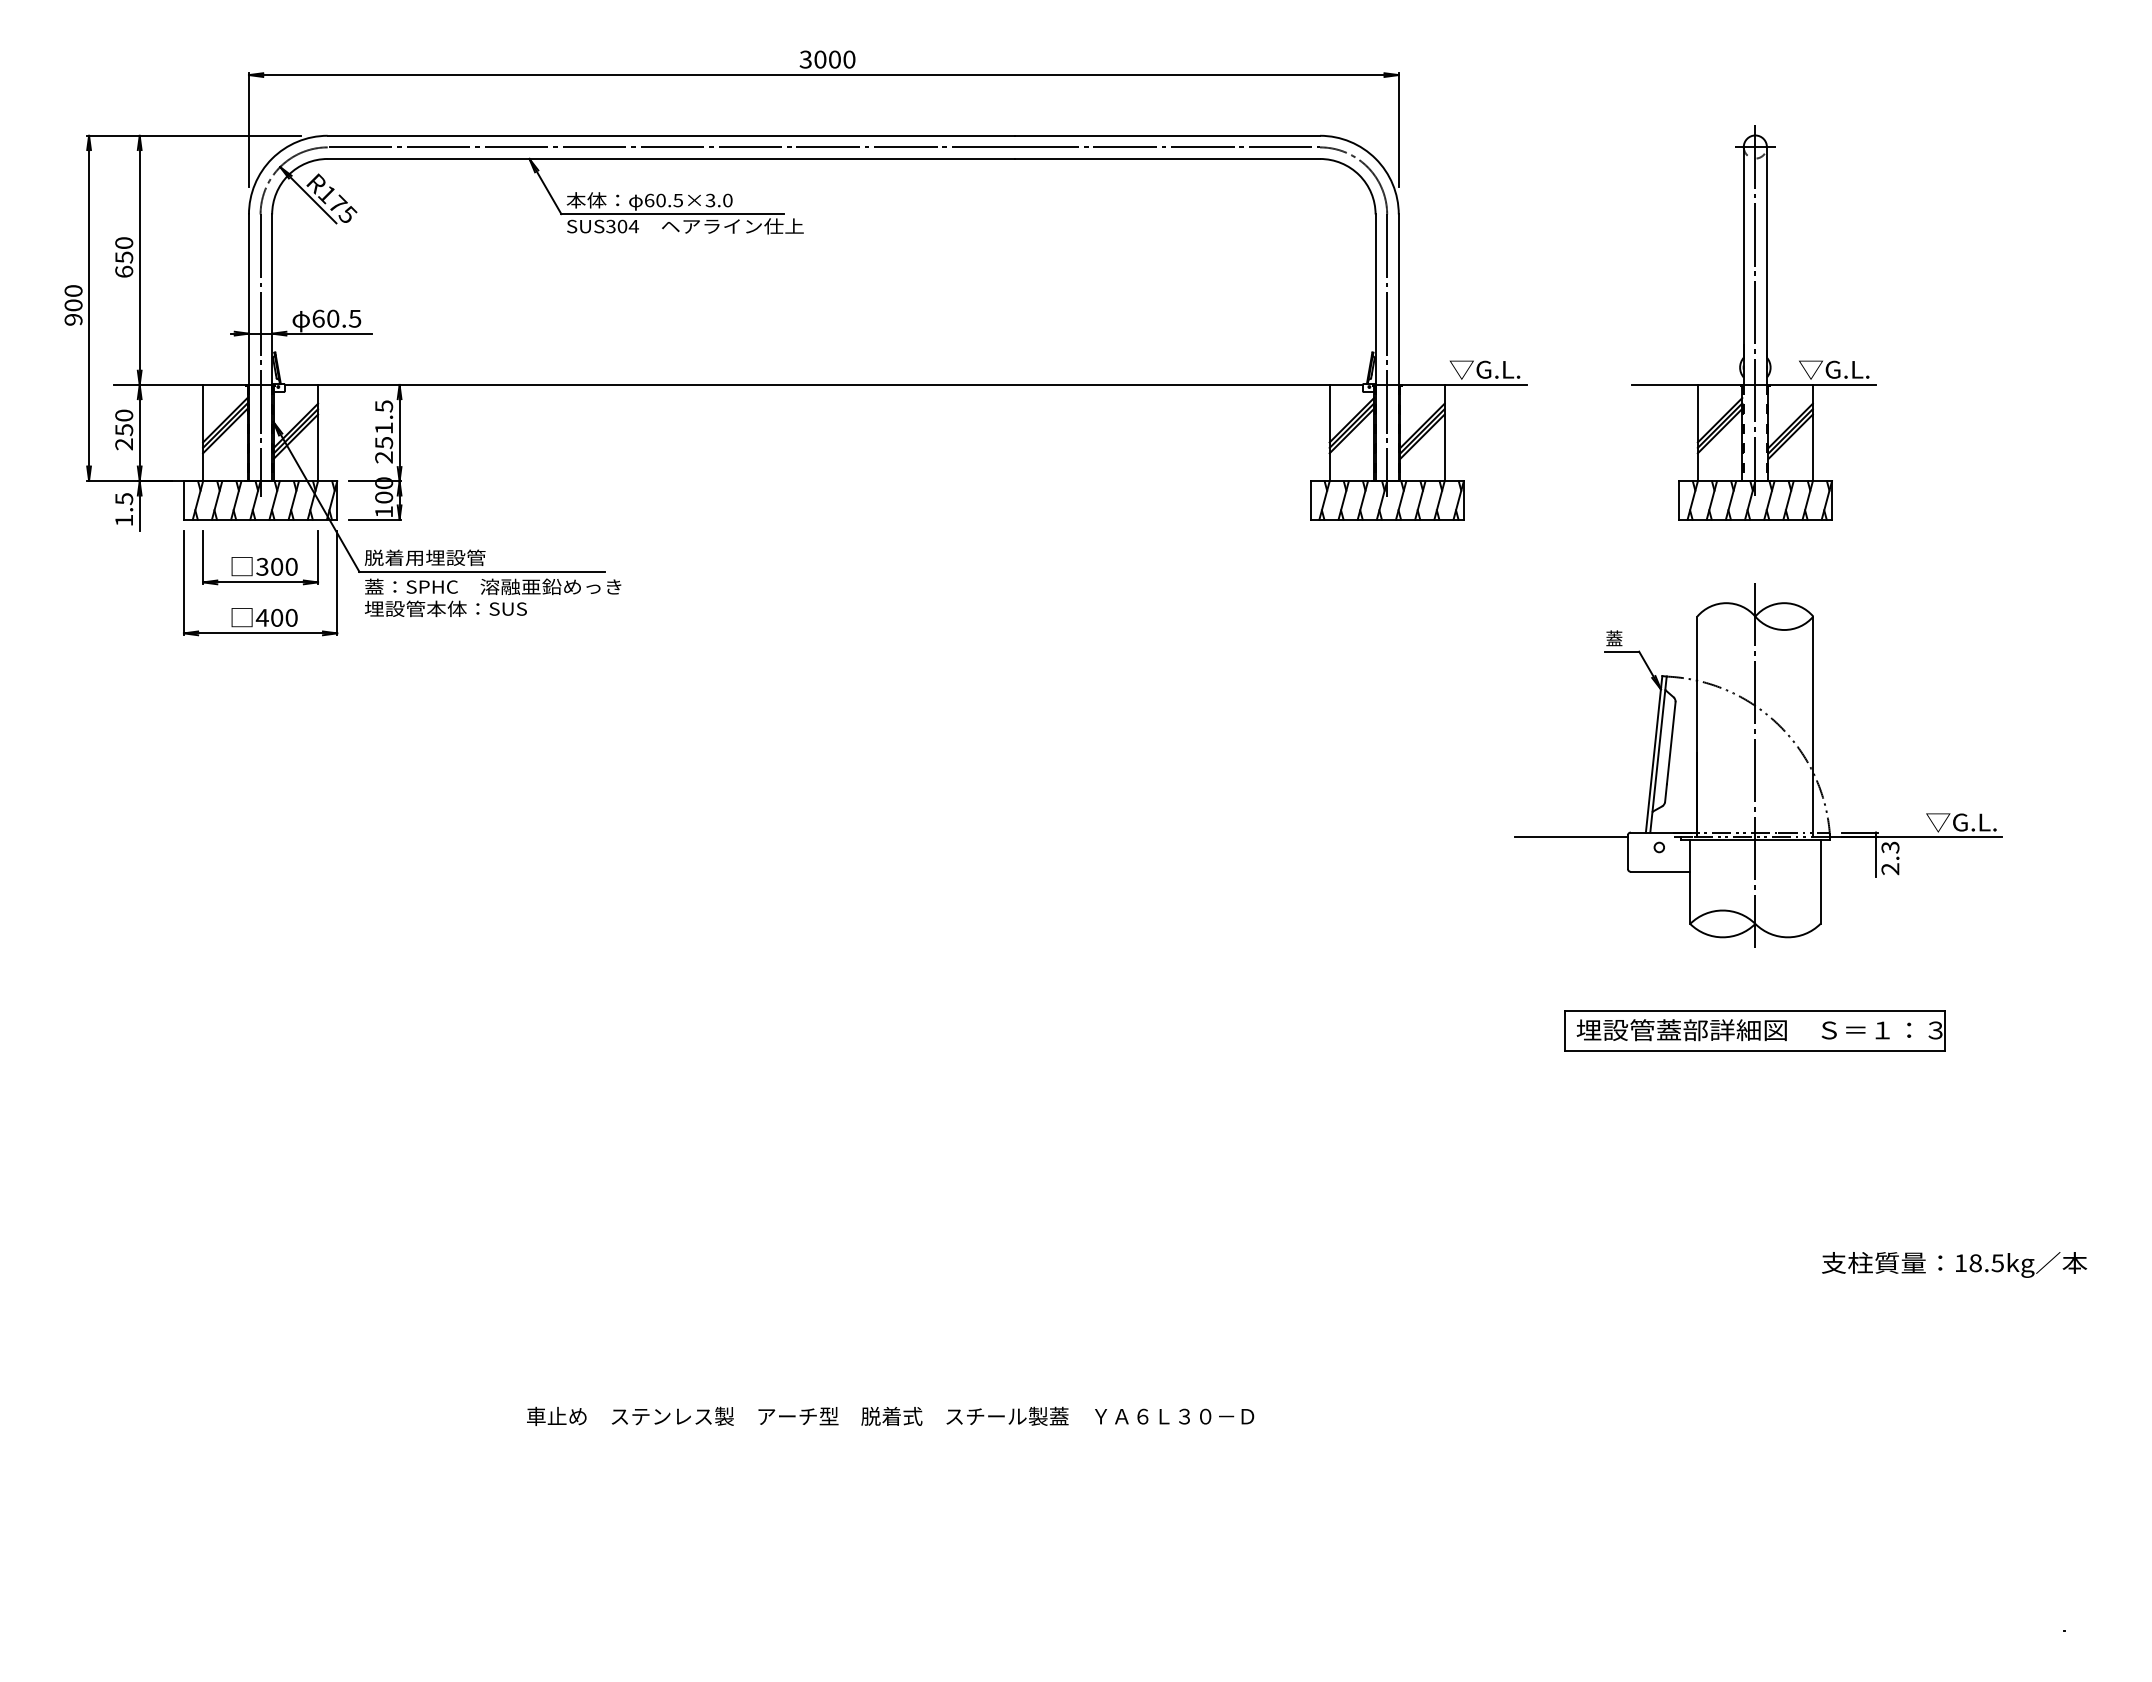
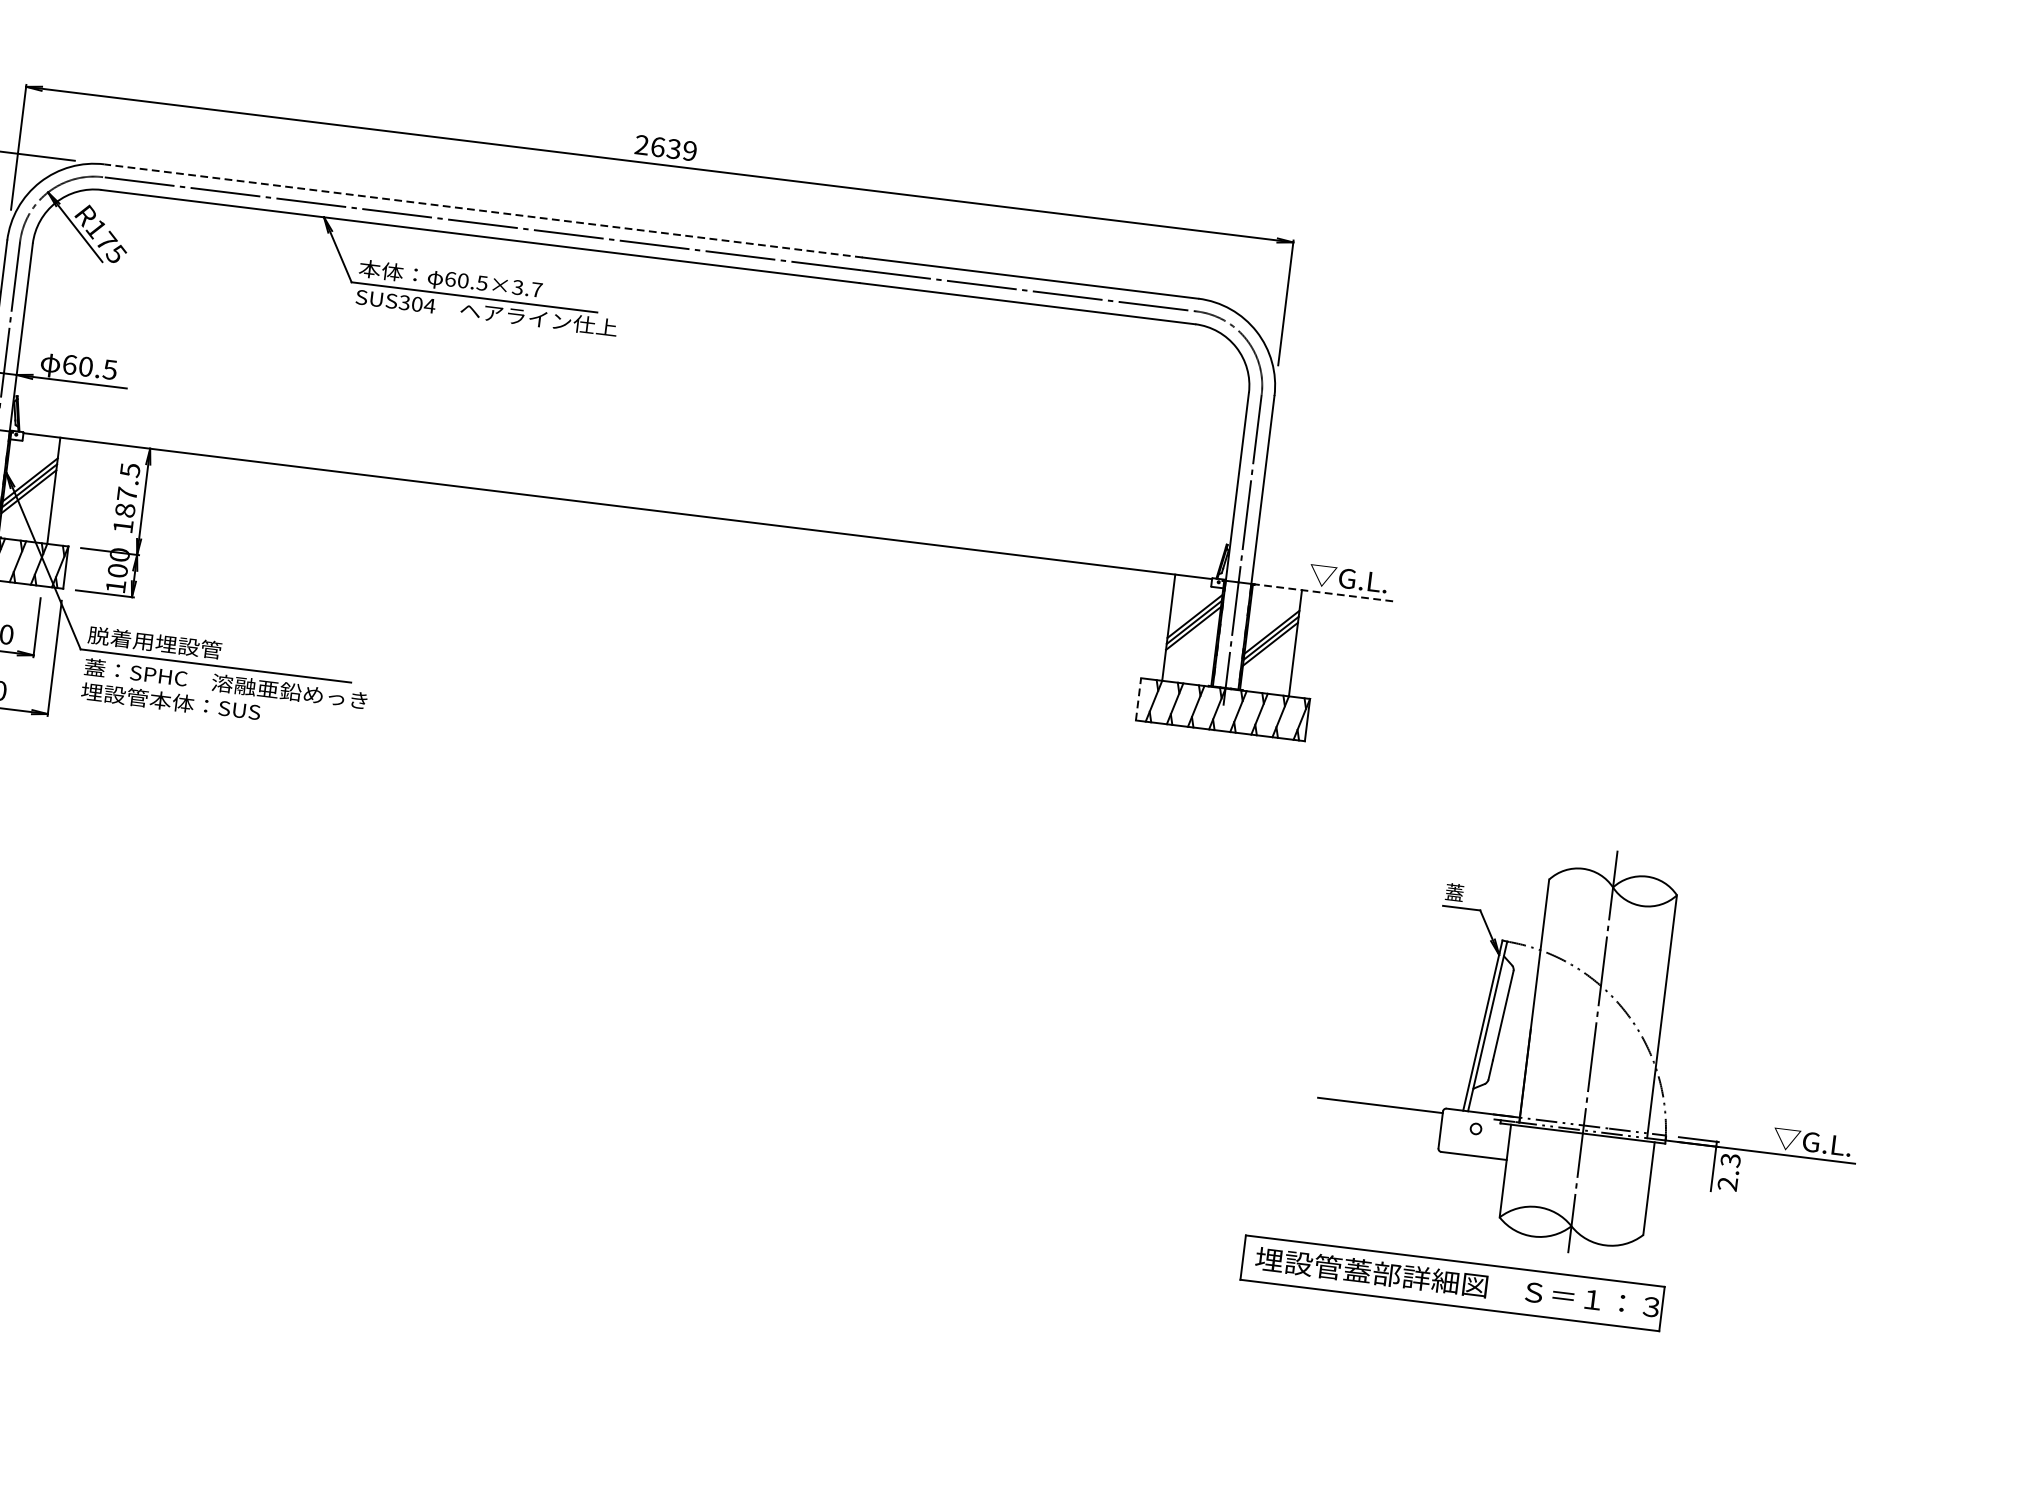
text: (827, 59) -> (665, 147), 3000 -> 2639
line: (671, 135) -> (483, 210), solid -> dashed
text: (727, 200) -> (536, 289), 60.5×3.0 -> 60.5×3.7
part: (1753, 322) -> (1650, 563), removed
line: (1462, 384) -> (1321, 592), solid -> dashed
text: (383, 442) -> (124, 509), 251.5 -> 187.5
line: (1310, 500) -> (1138, 699), solid -> dashed
part: (1754, 1030) -> (1451, 1282), moved

